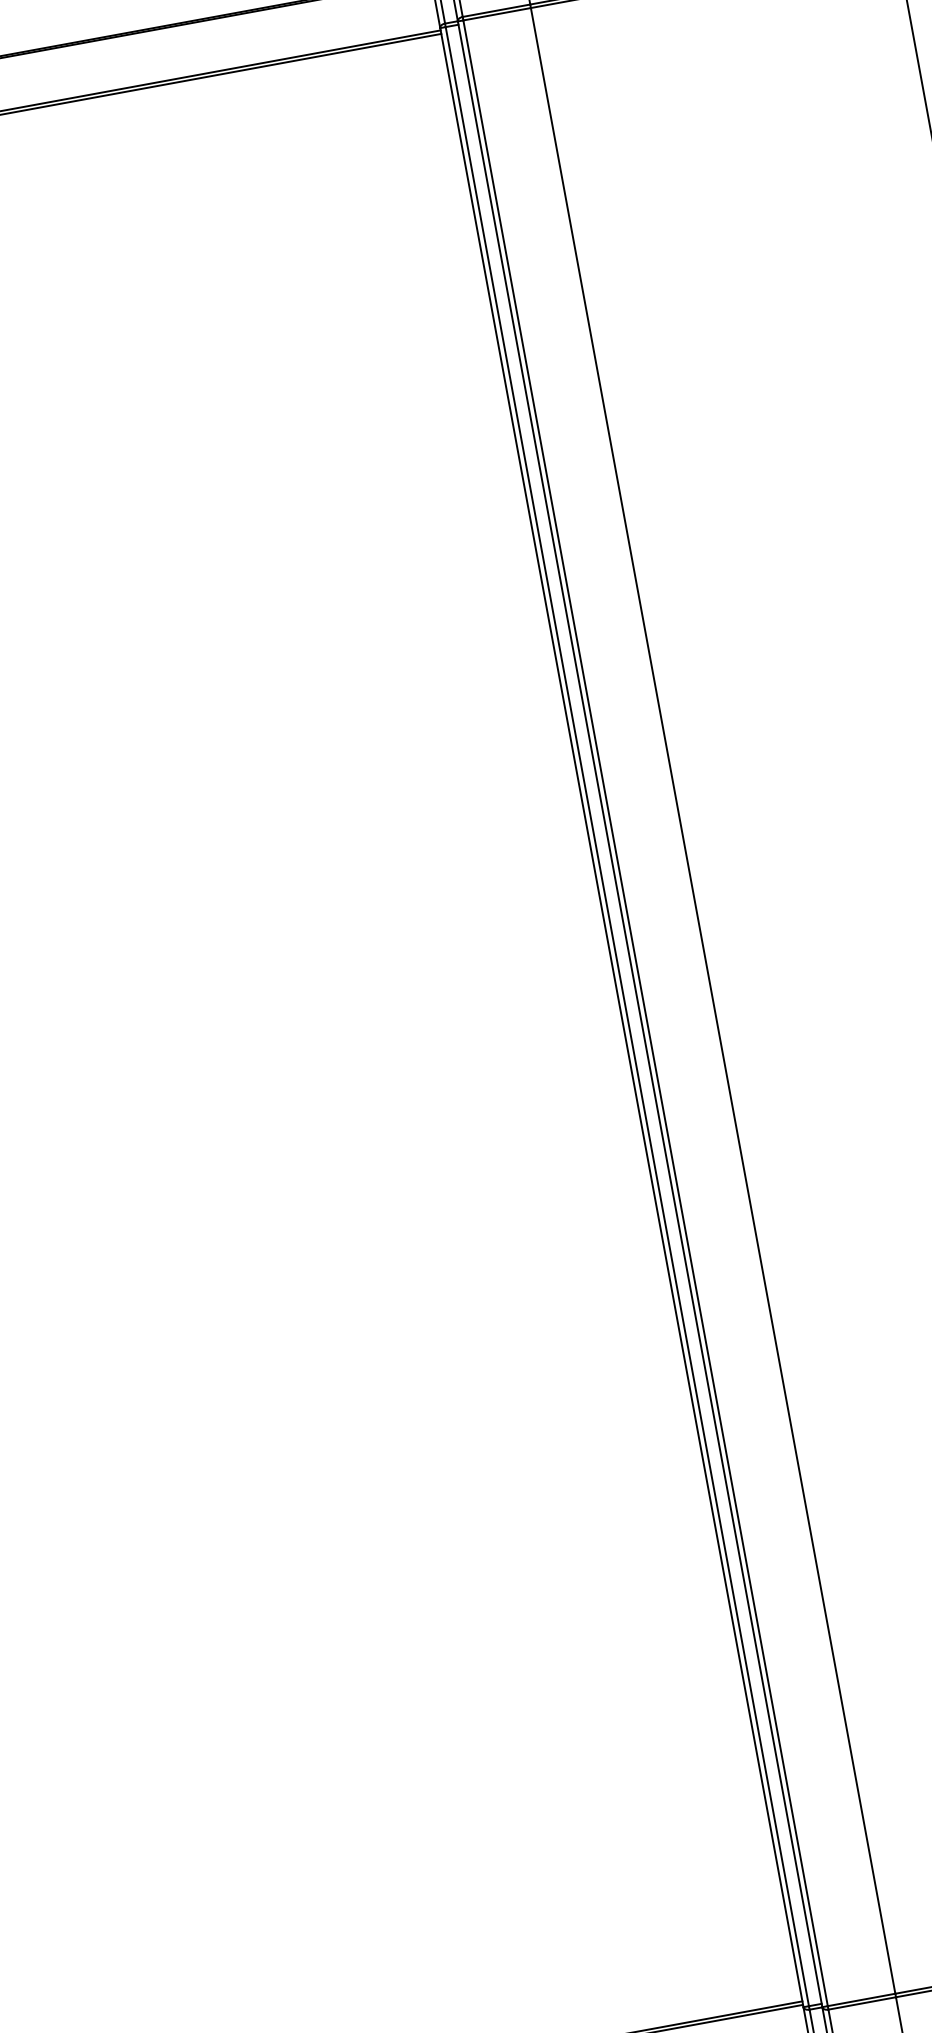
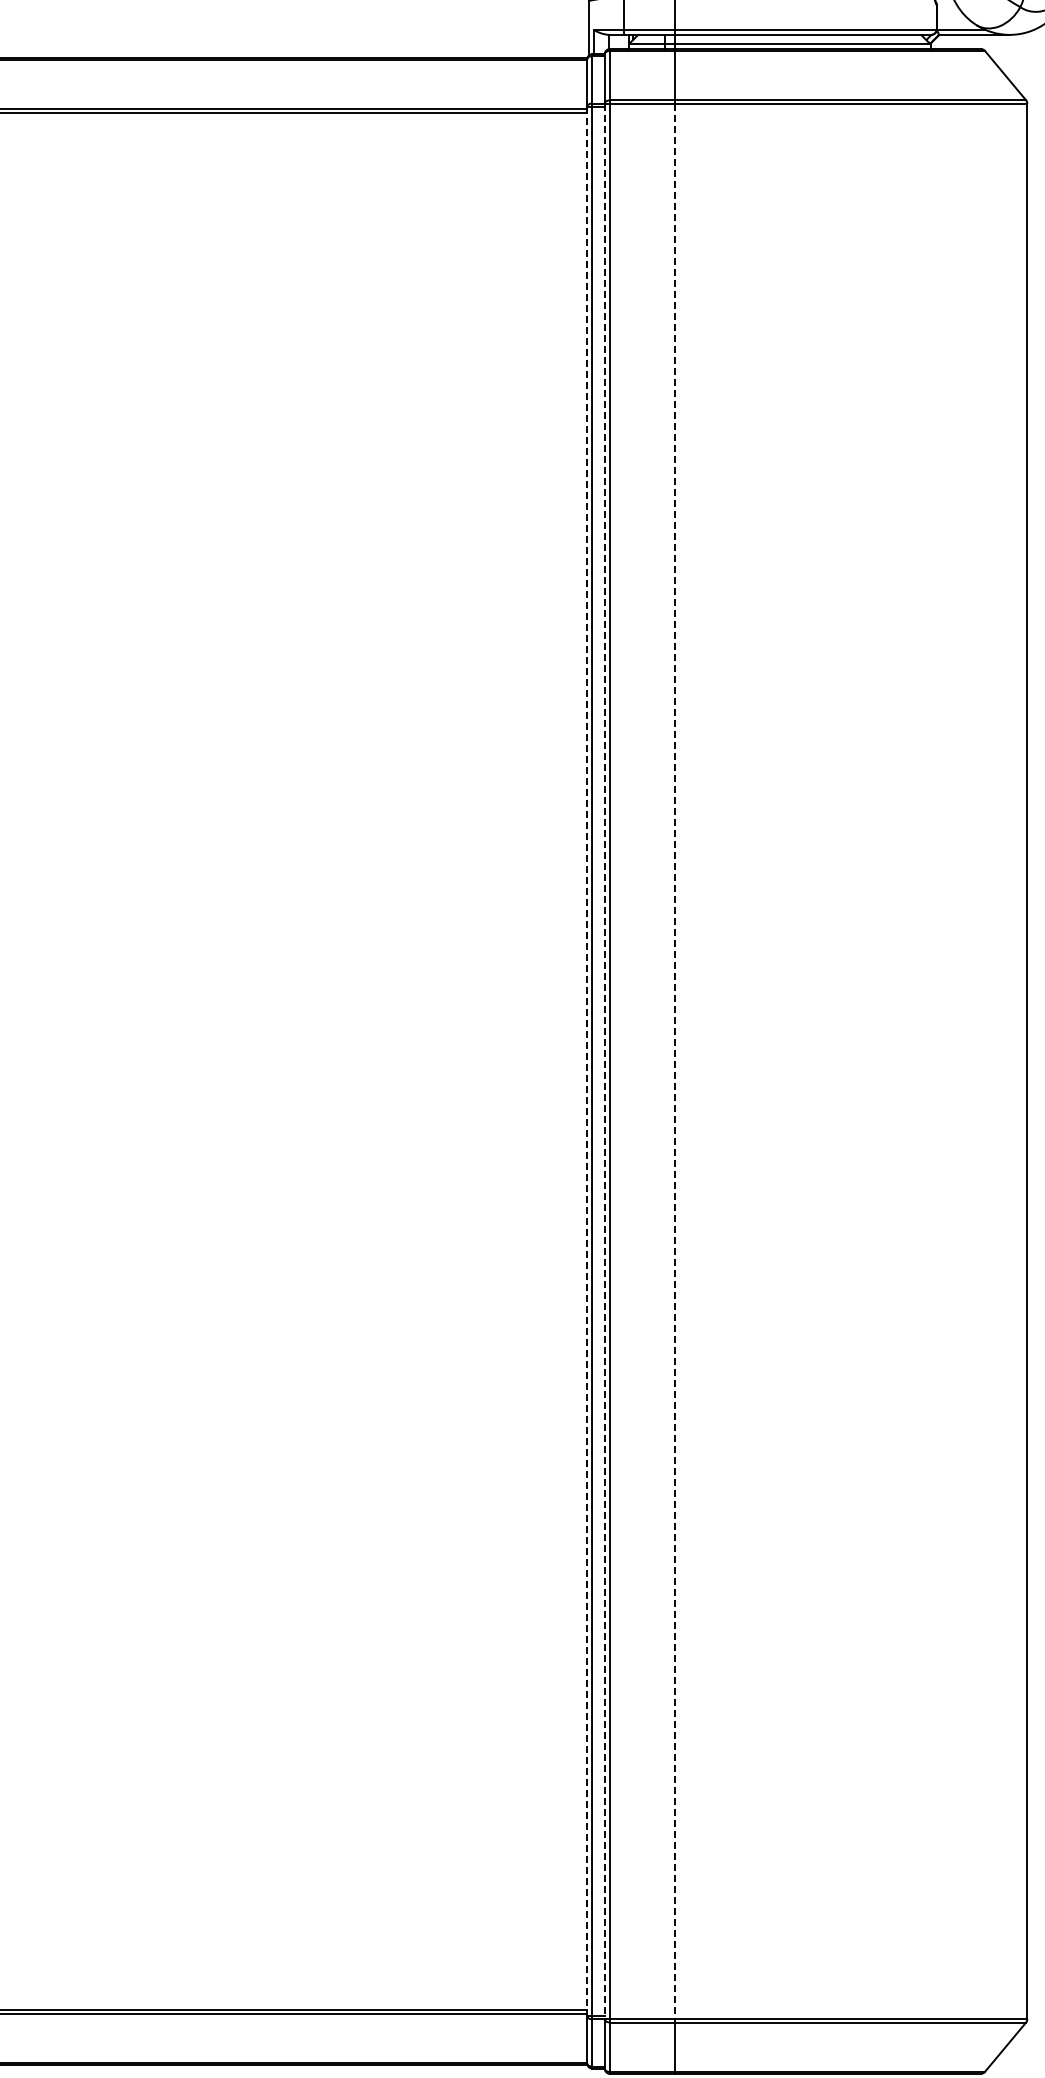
line: (713, 1000) -> (675, 1061), solid -> dashed
line: (639, 1014) -> (604, 1061), solid -> dashed
line: (622, 1017) -> (587, 1061), solid -> dashed

